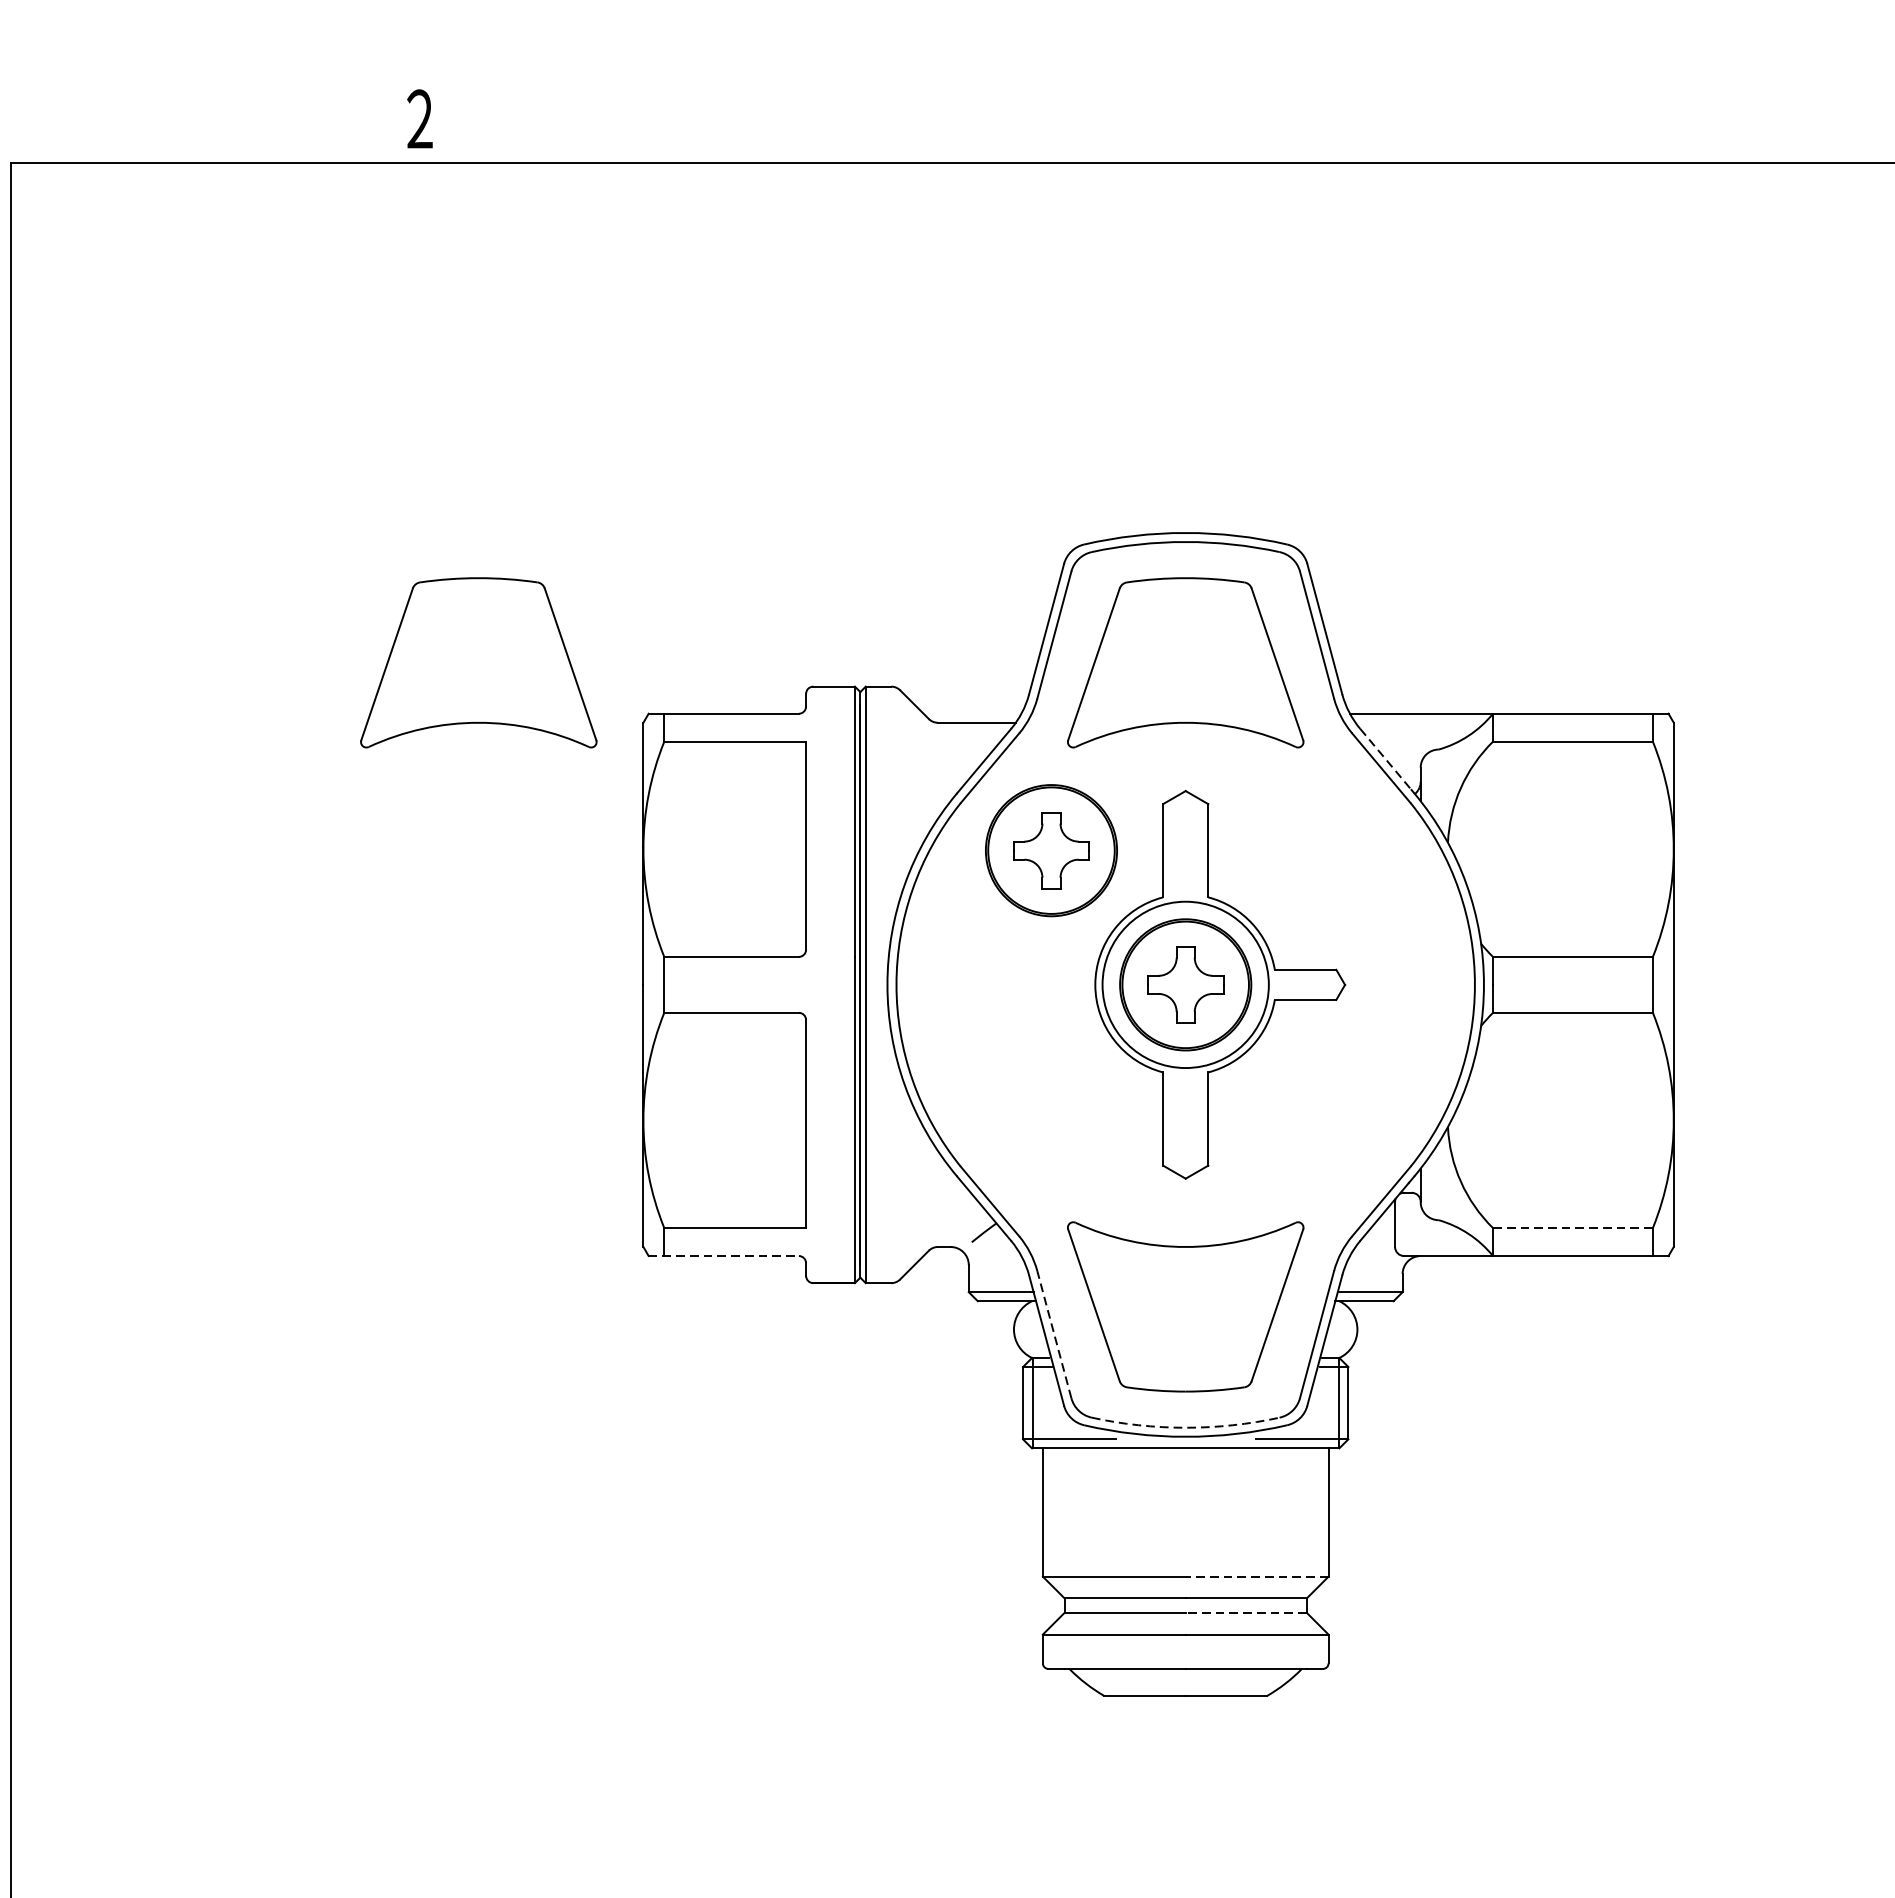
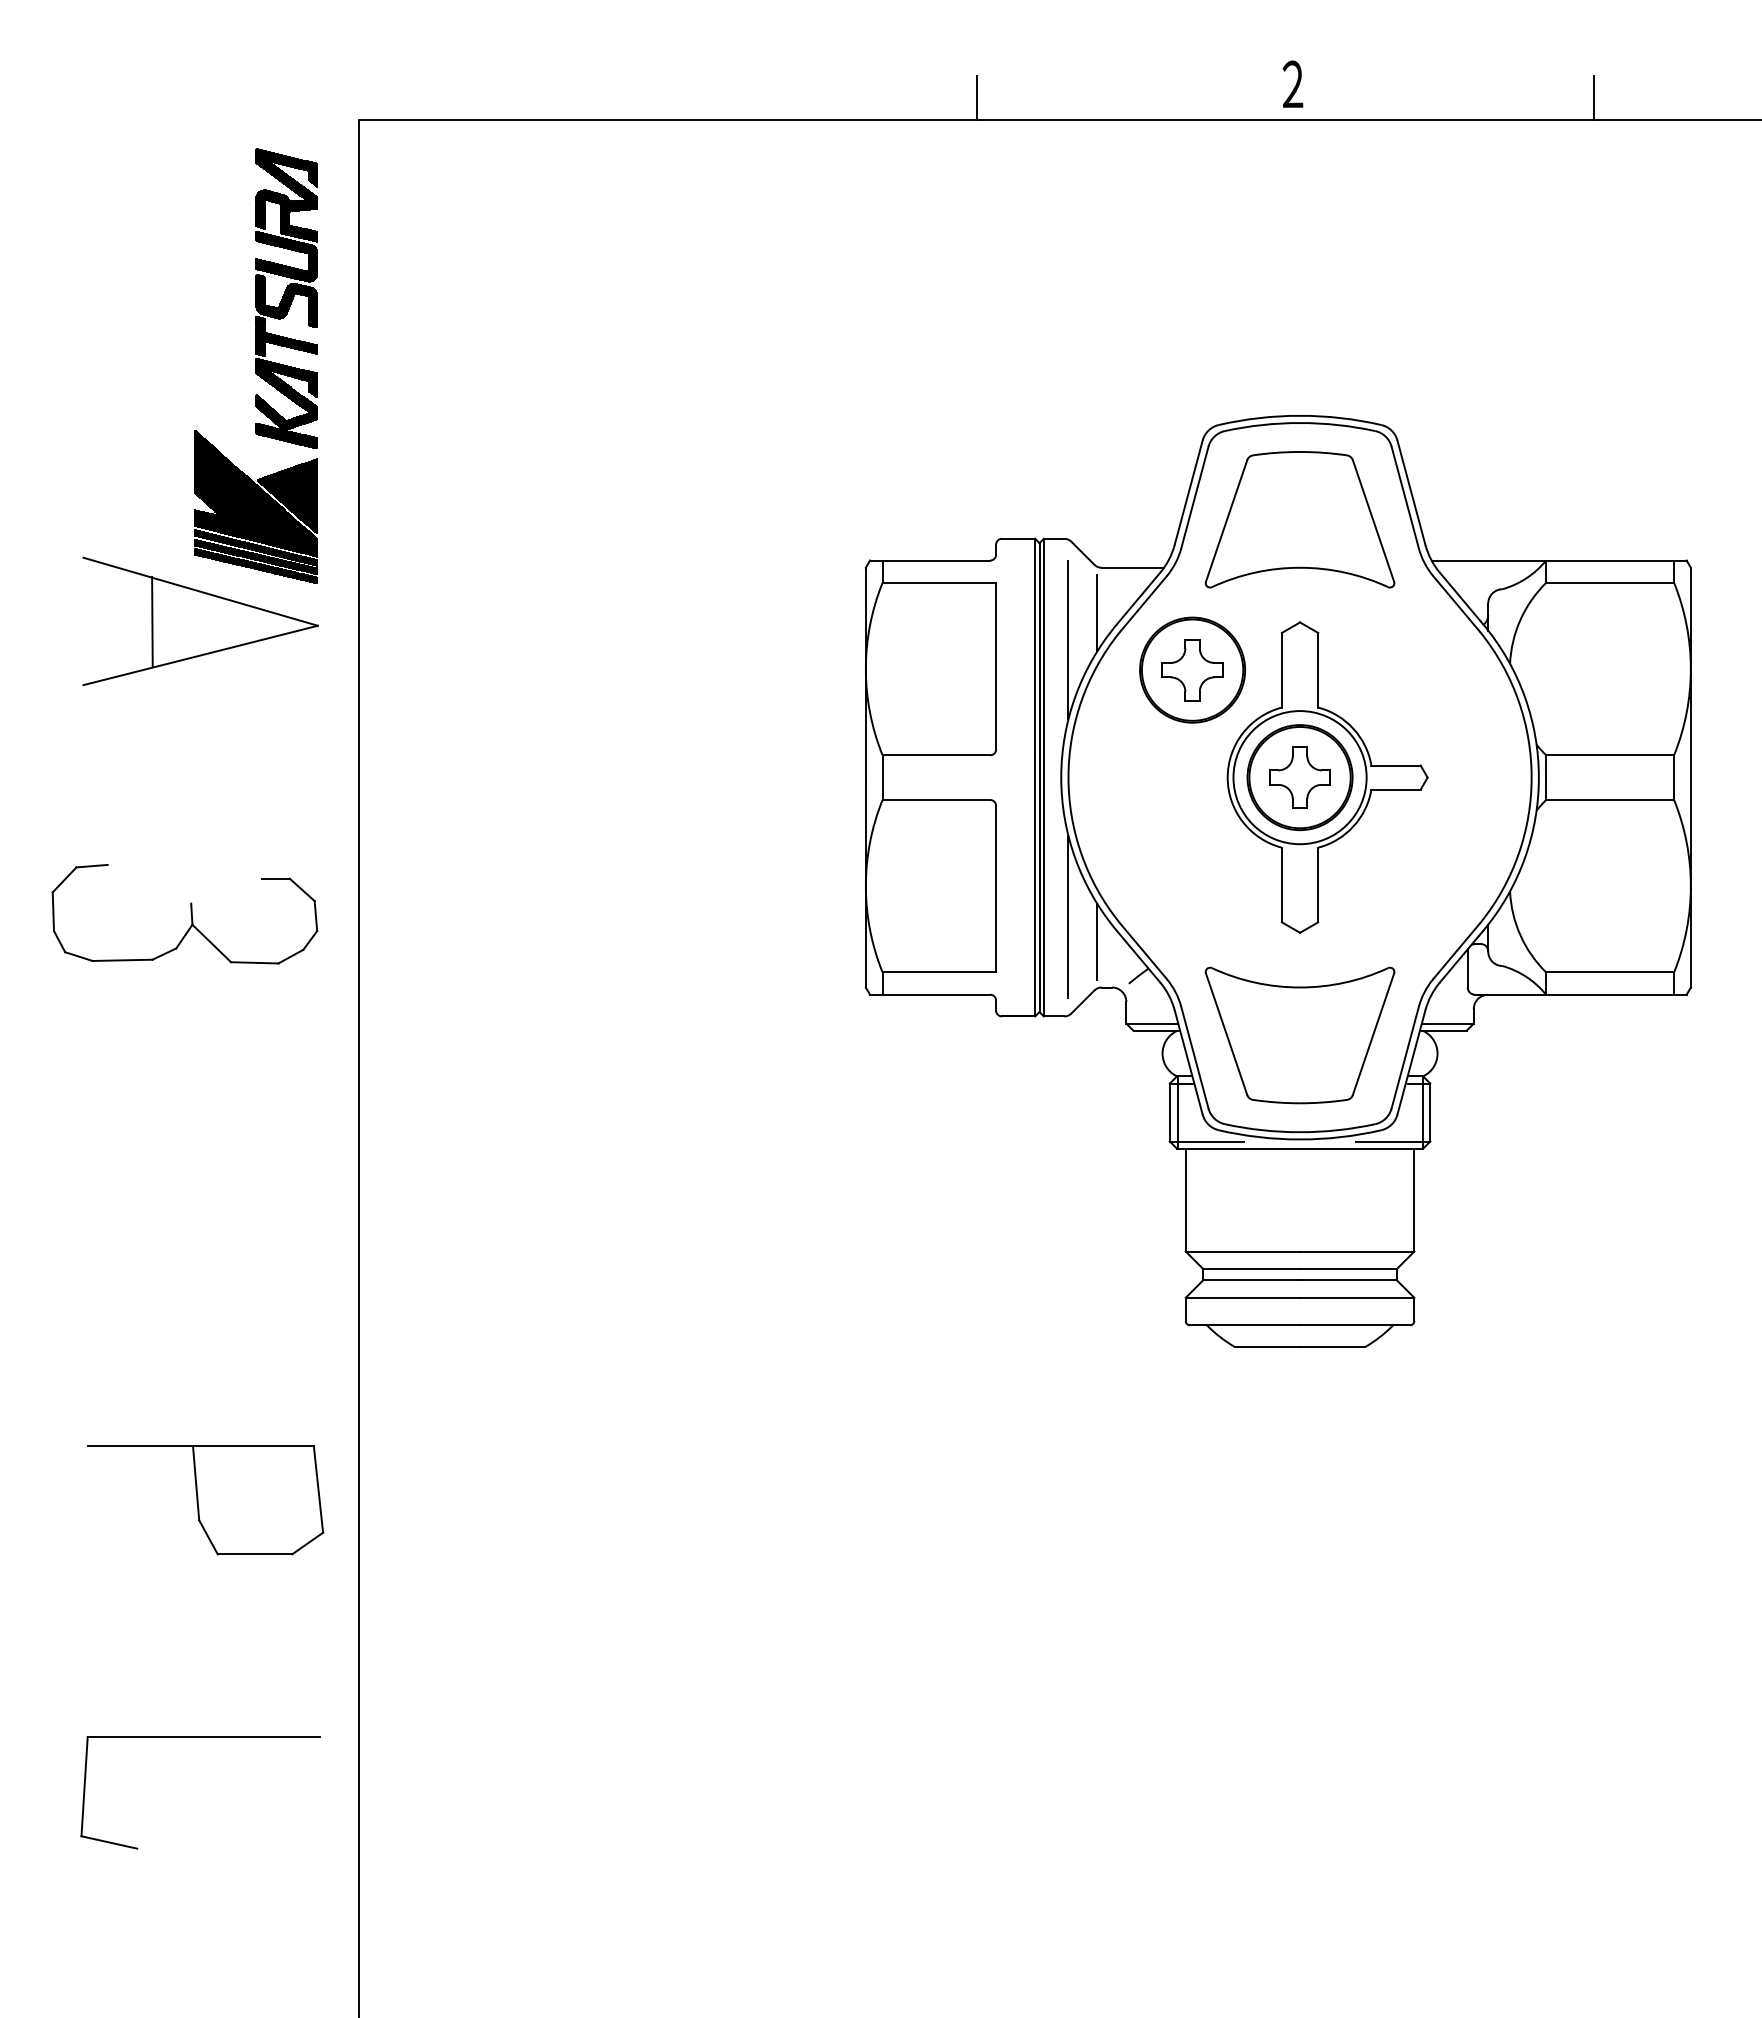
text: (419, 117) -> (1292, 83), moved
line: (781, 135) -> (976, 97), added
line: (1553, 135) -> (1594, 97), added
part: (478, 662) -> (733, 519), removed
line: (1386, 759) -> (1460, 597), dashed -> solid
line: (932, 778) -> (1097, 612), added
line: (896, 812) -> (1068, 639), added
line: (896, 1158) -> (1068, 916), added
line: (932, 1190) -> (1097, 942), added
line: (1572, 1228) -> (1609, 972), dashed -> solid
line: (724, 1255) -> (930, 994), dashed -> solid
line: (1053, 1334) -> (1194, 1057), dashed -> solid
arc: (1186, 1428) -> (1300, 1132), dashed -> solid
line: (1256, 1576) -> (1356, 1251), dashed -> solid
line: (1246, 1612) -> (1348, 1280), dashed -> solid

